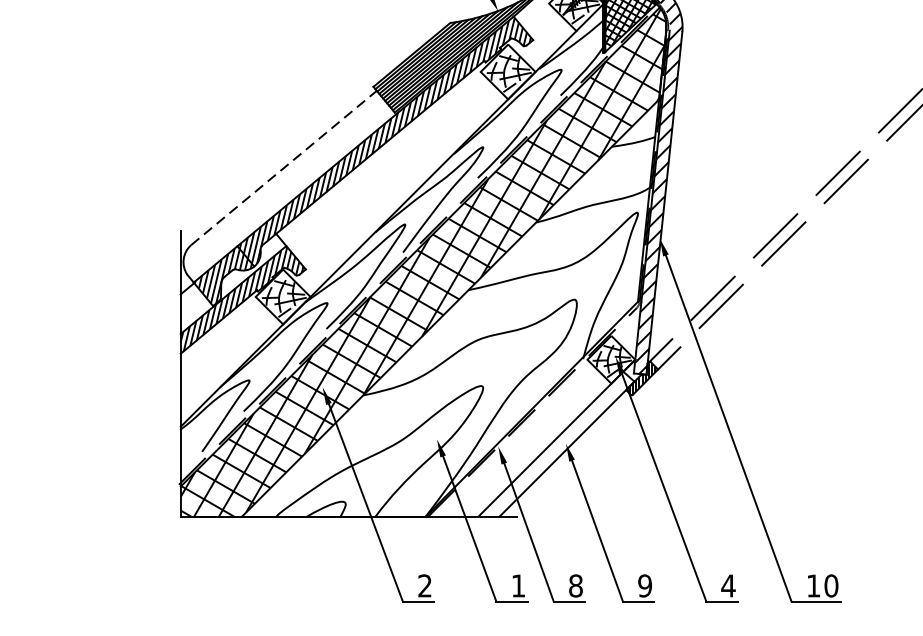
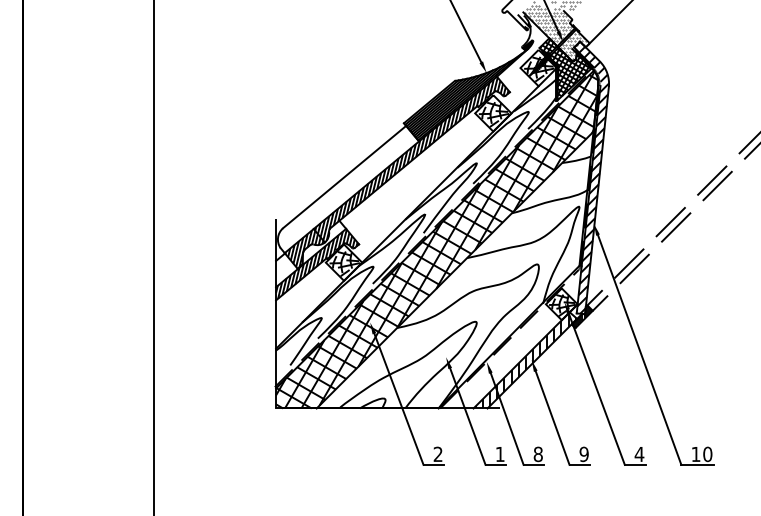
line: (285, 167) -> (345, 176), dashed -> solid
hatch: (556, 444) -> (525, 360), added

